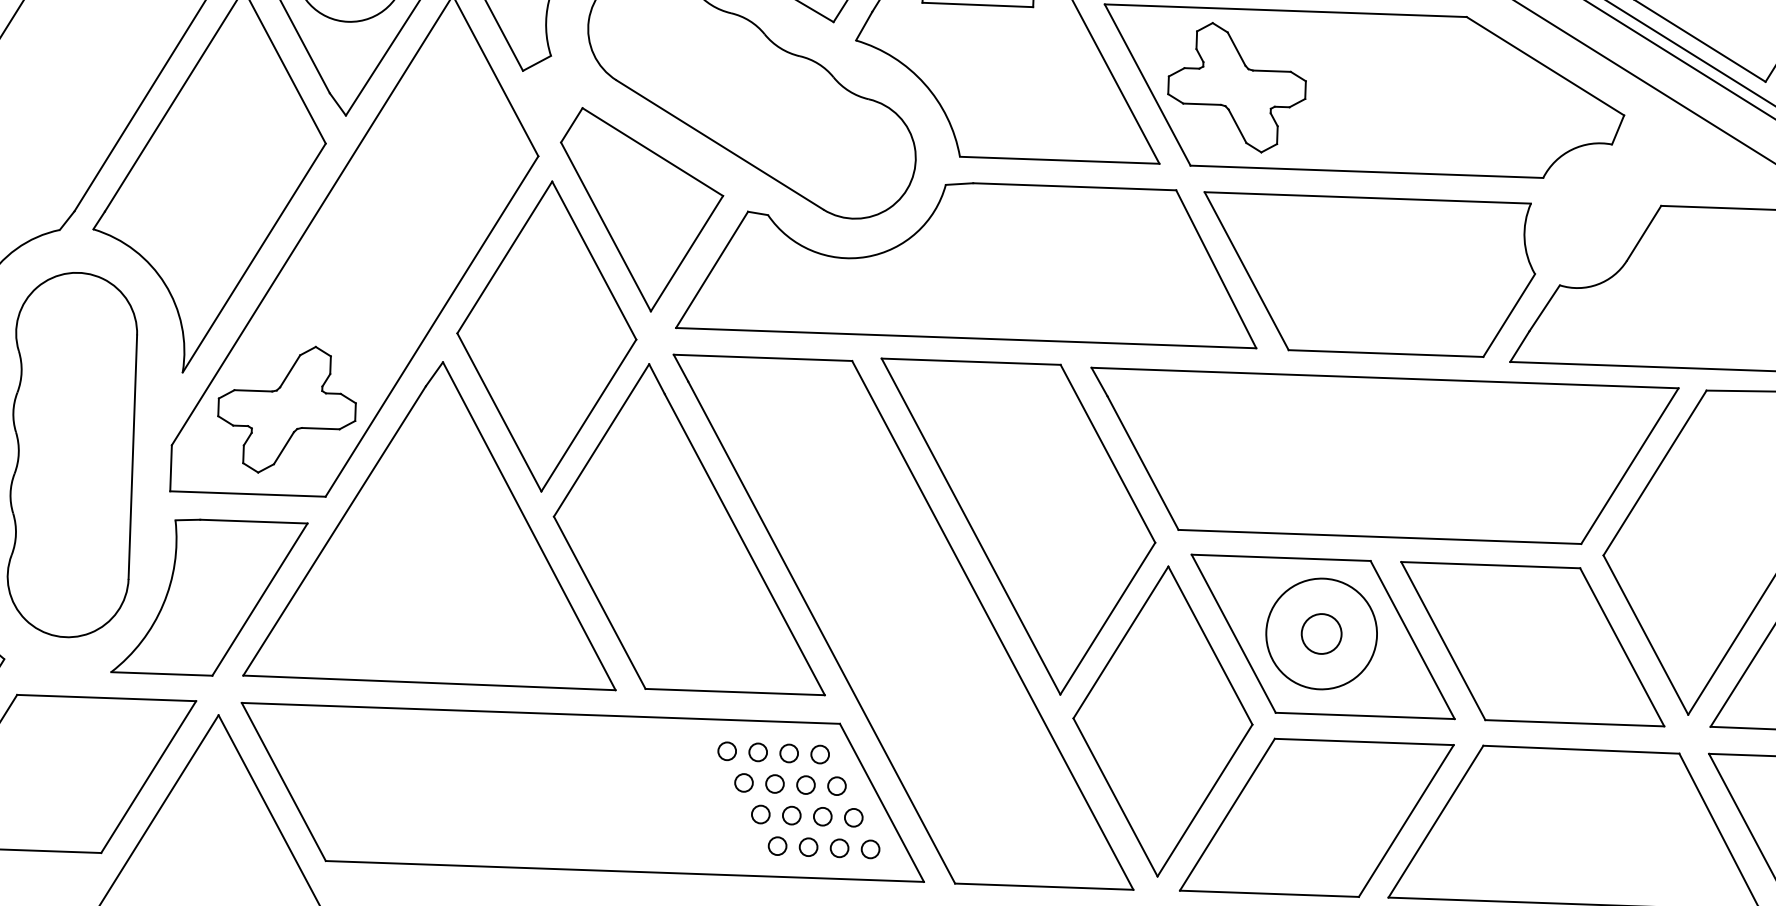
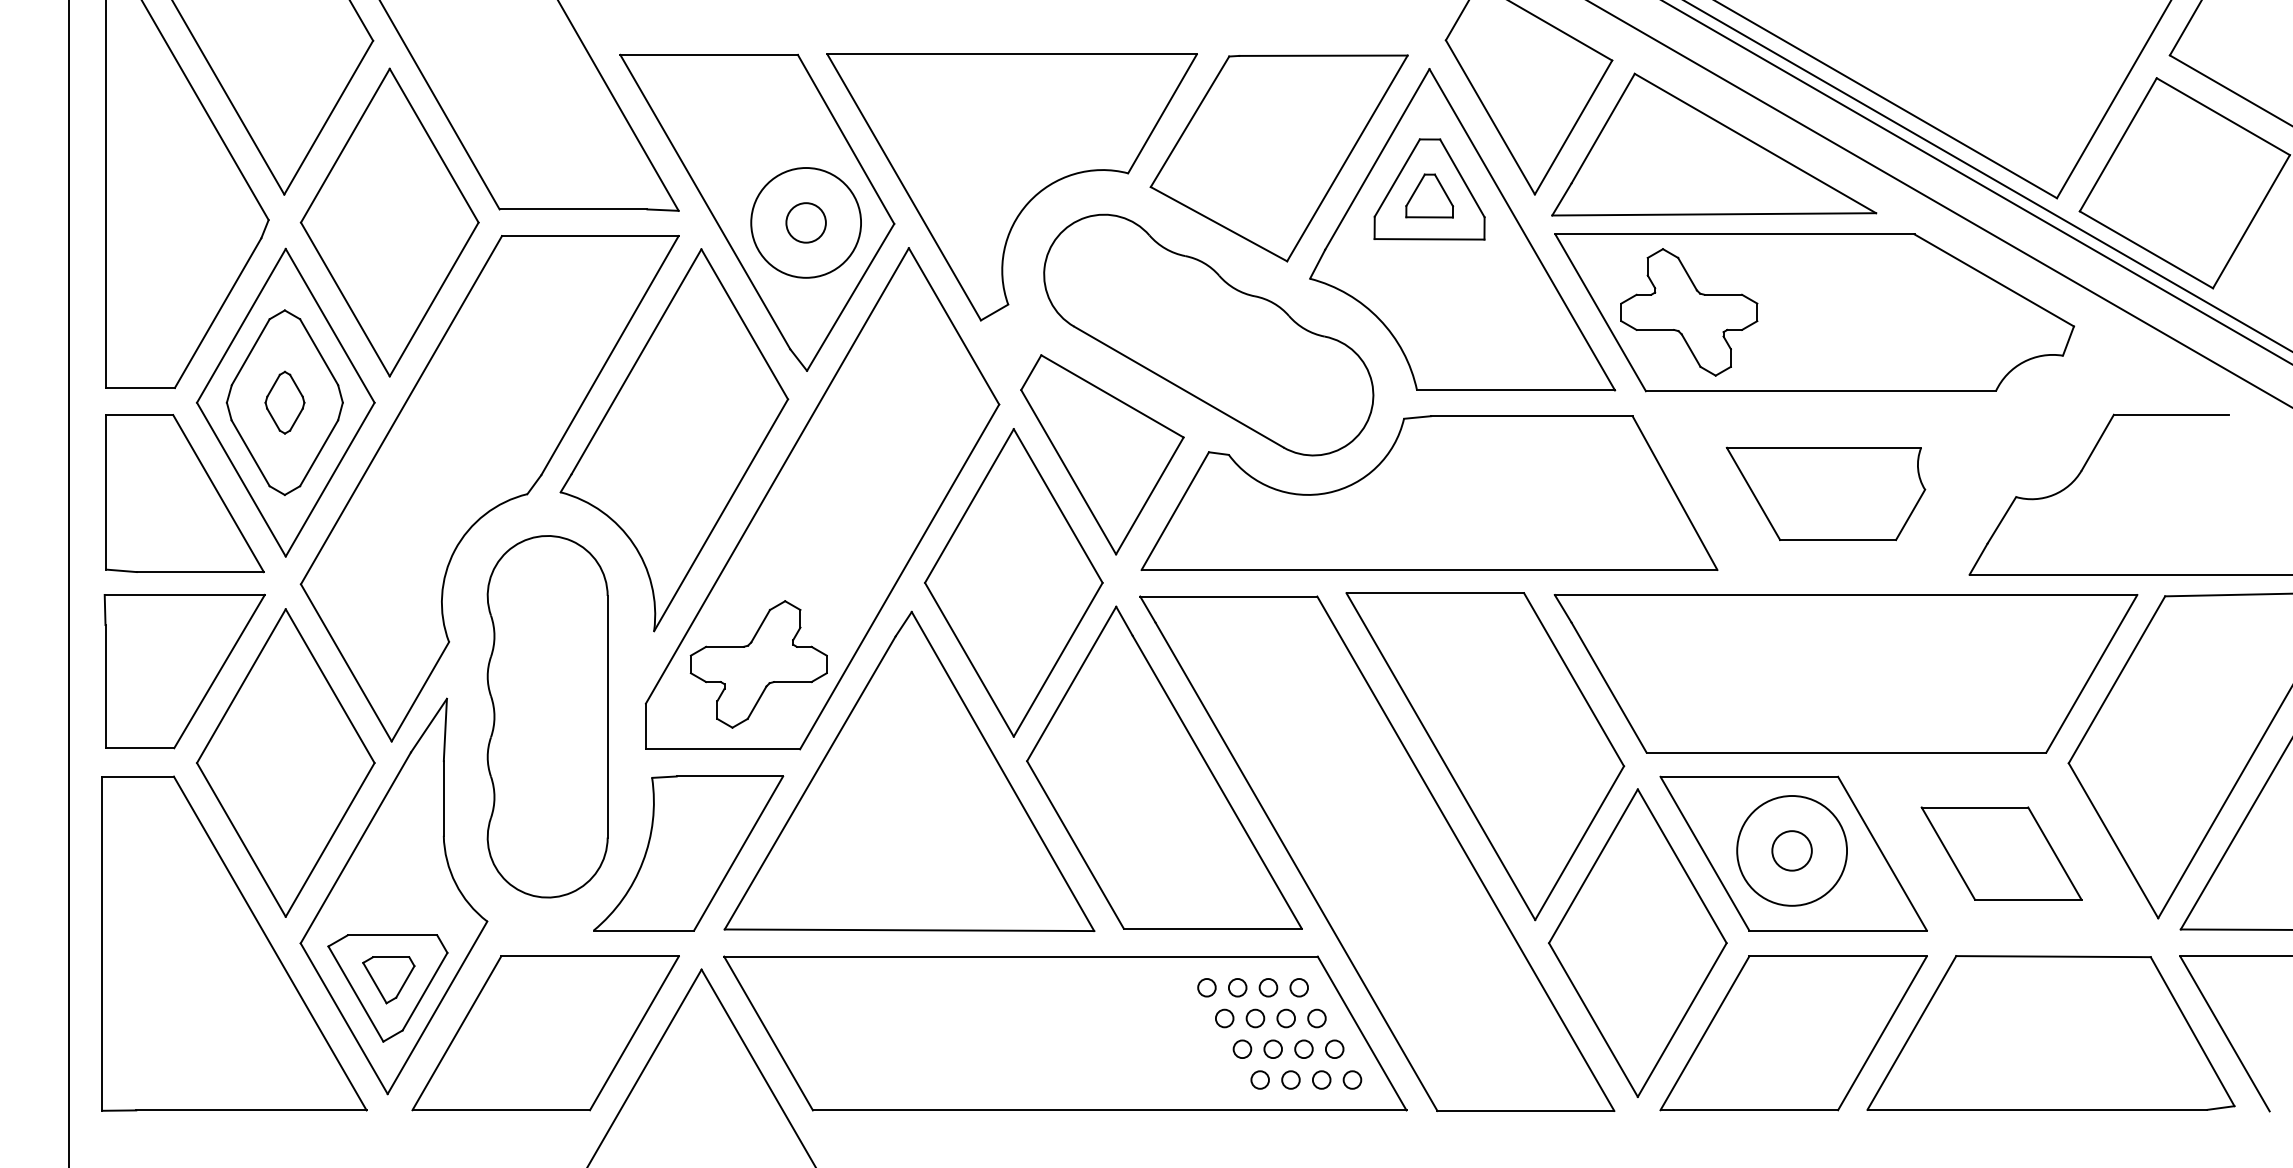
part: (1367, 275) -> (1825, 493), size x0.6
part: (1532, 643) -> (2001, 853), size x0.6

